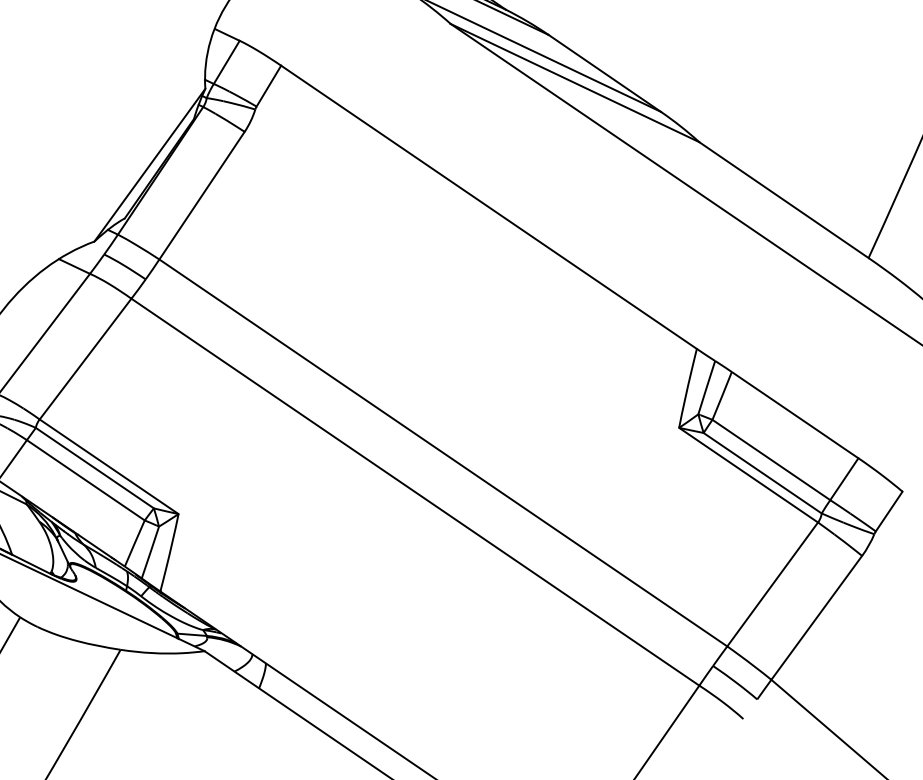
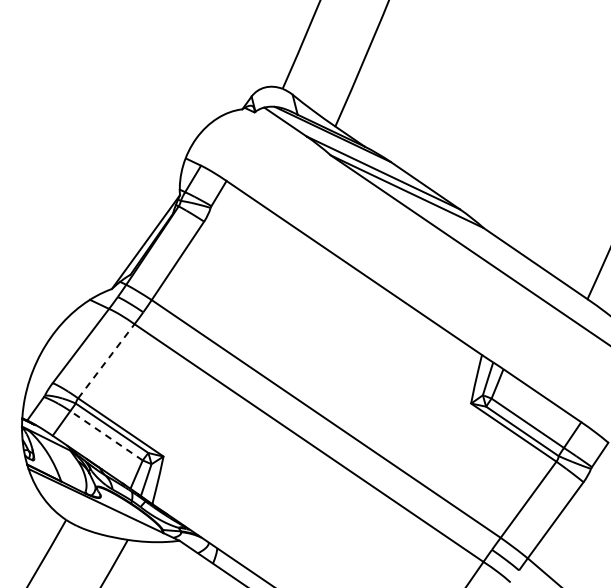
line: (85, 359) -> (106, 361), solid -> dashed
line: (85, 479) -> (106, 435), solid -> dashed

